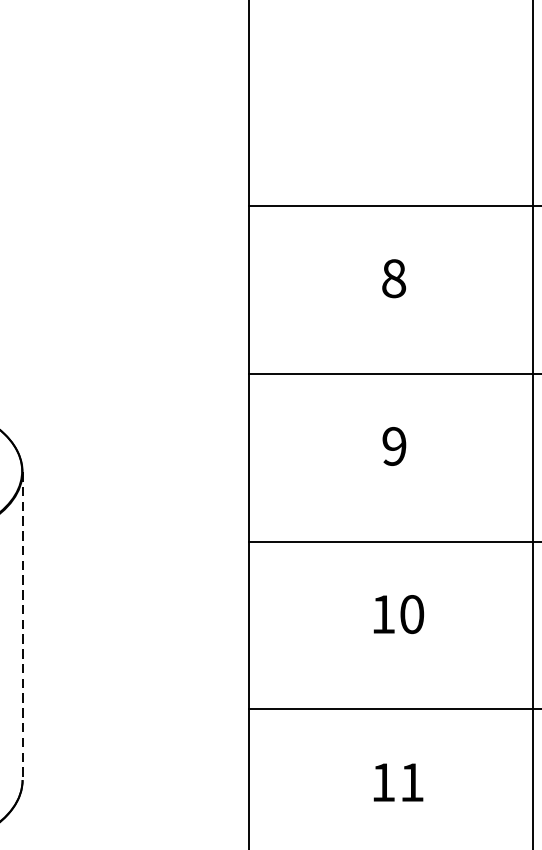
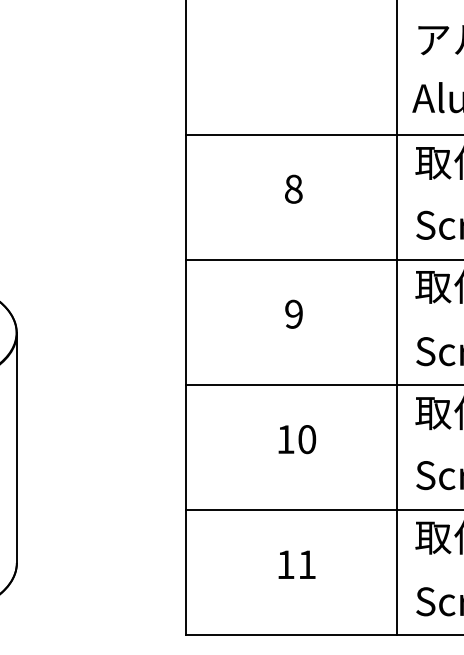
line: (22, 626) -> (16, 448), dashed -> solid

